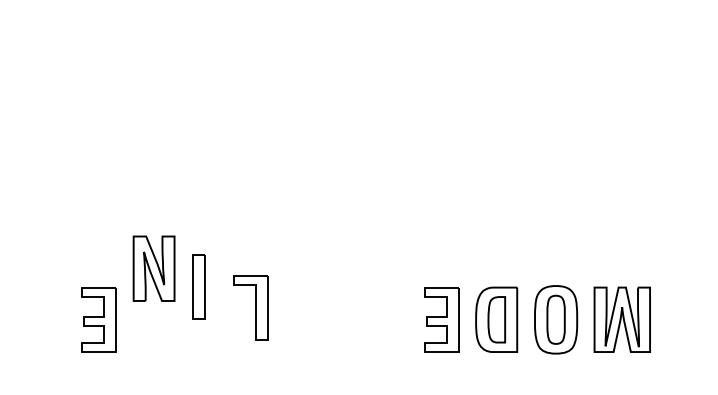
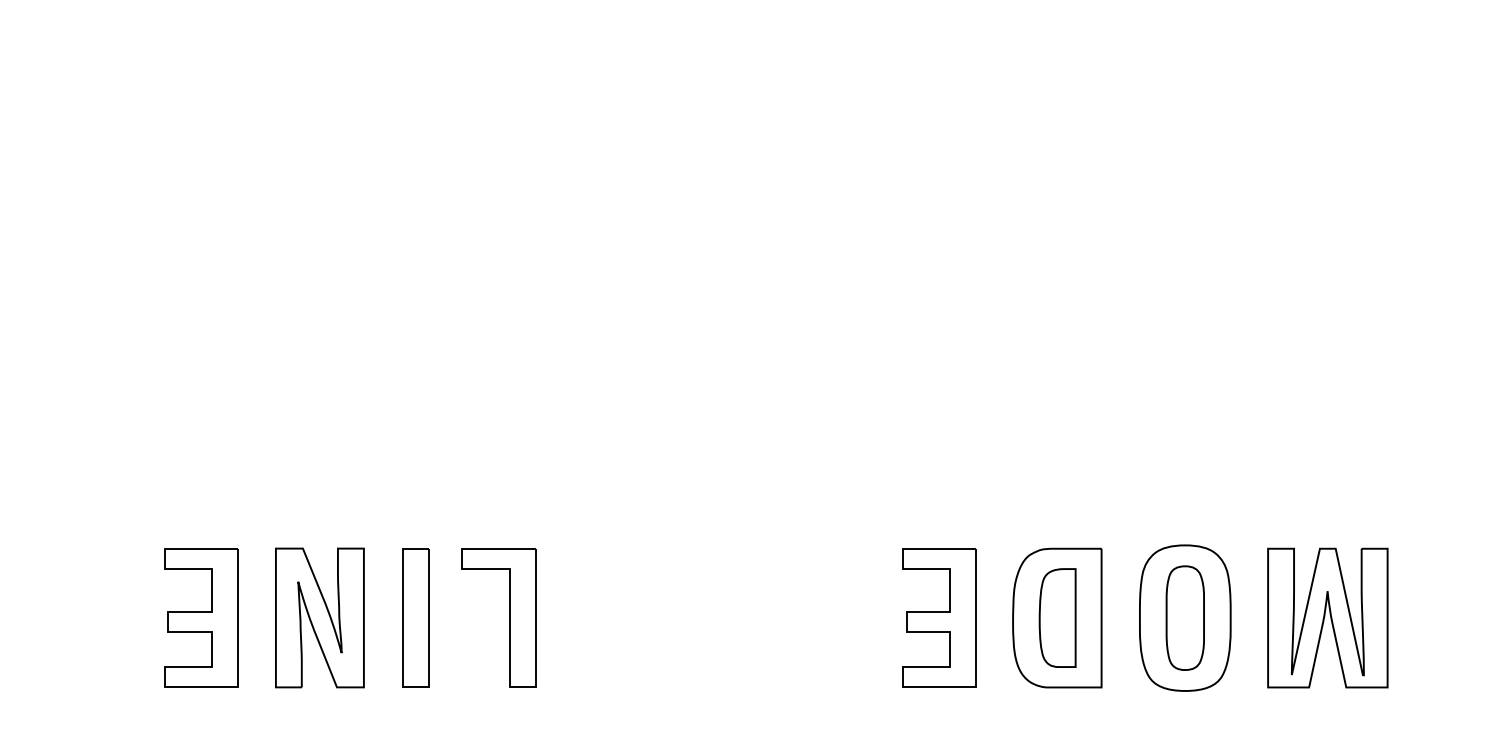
part: (153, 268) -> (318, 617), moved
part: (198, 286) -> (415, 617), moved
part: (250, 307) -> (497, 617), moved

